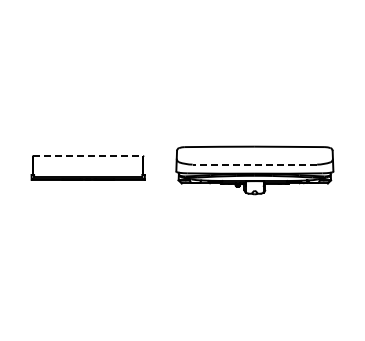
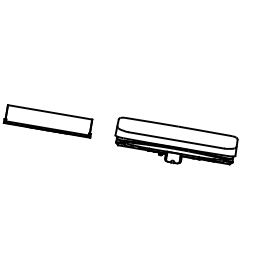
line: (88, 156) -> (50, 112), dashed -> solid
line: (254, 164) -> (176, 140), dashed -> solid

